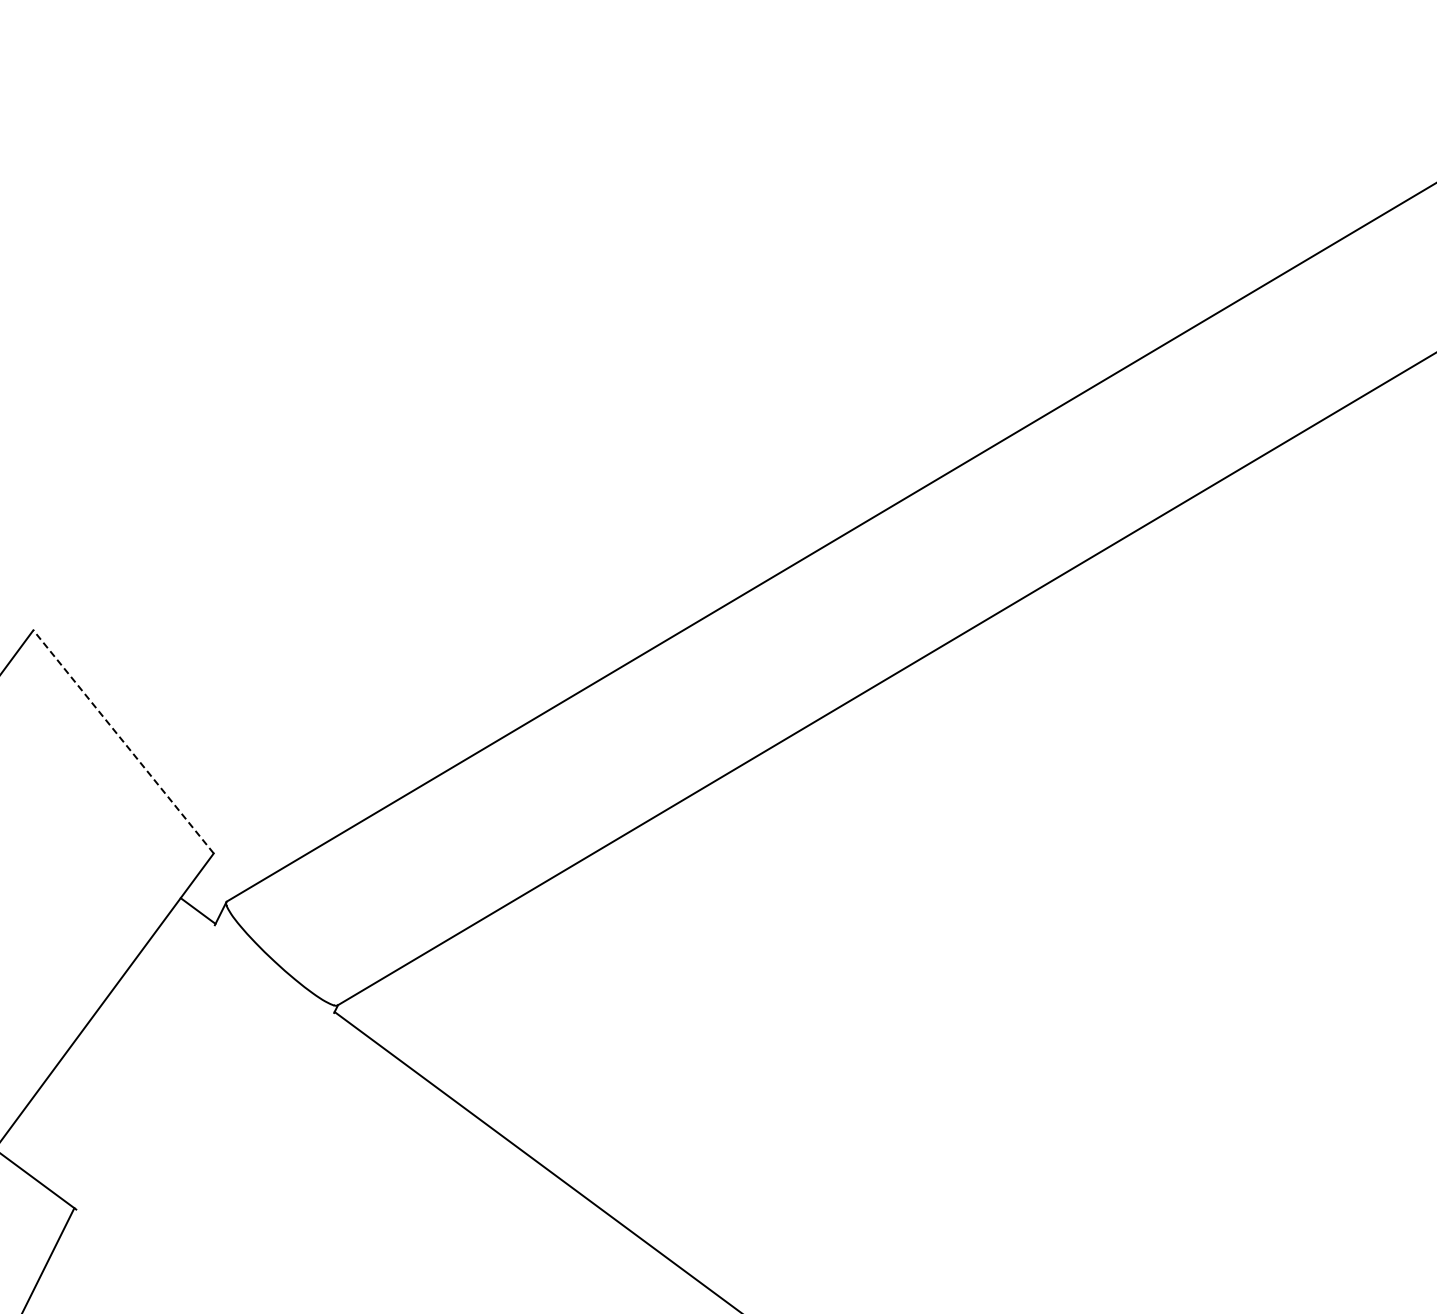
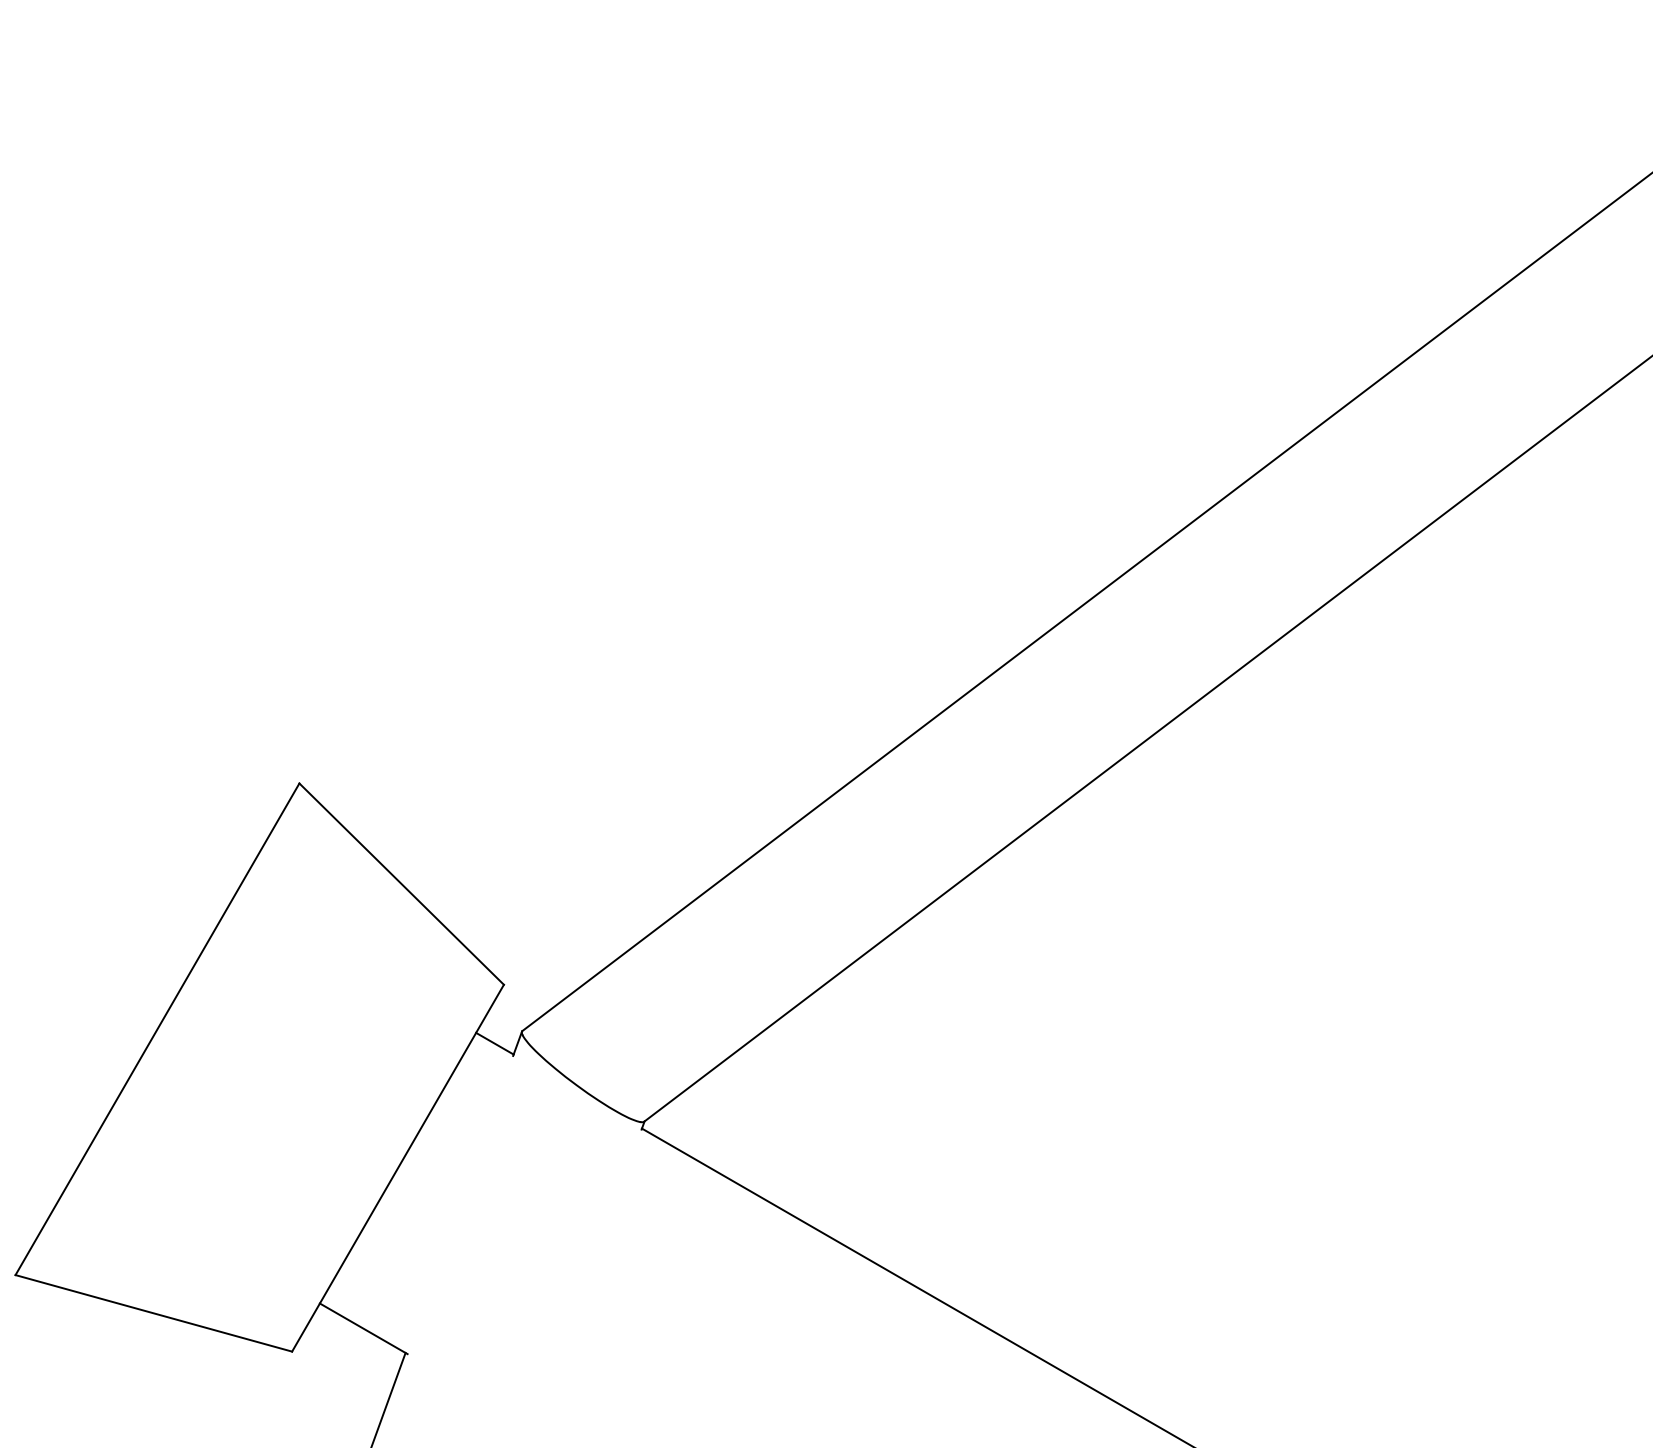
line: (123, 741) -> (401, 883), dashed -> solid

